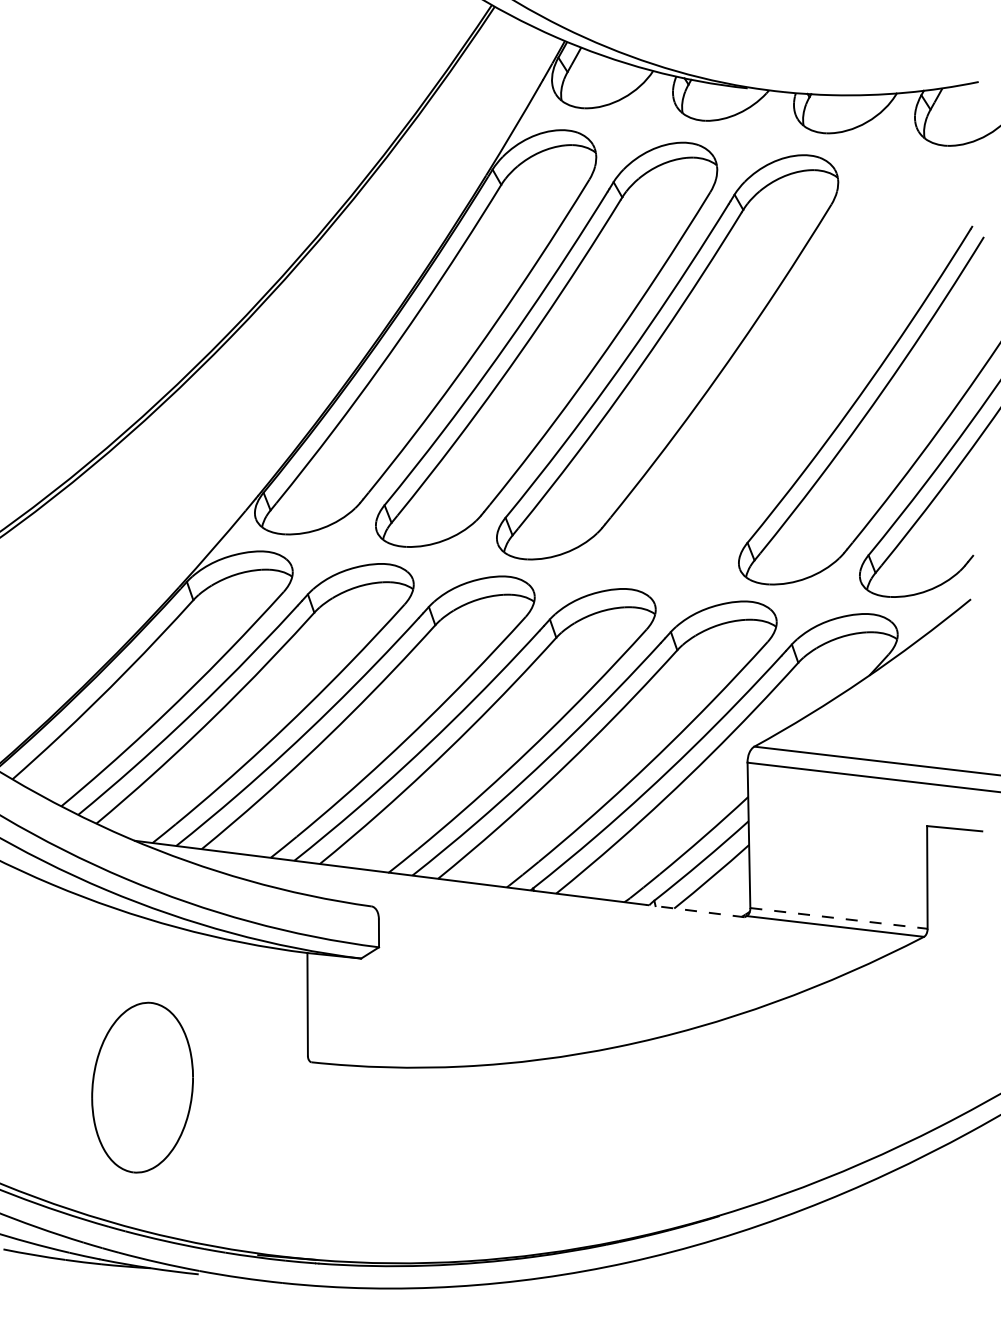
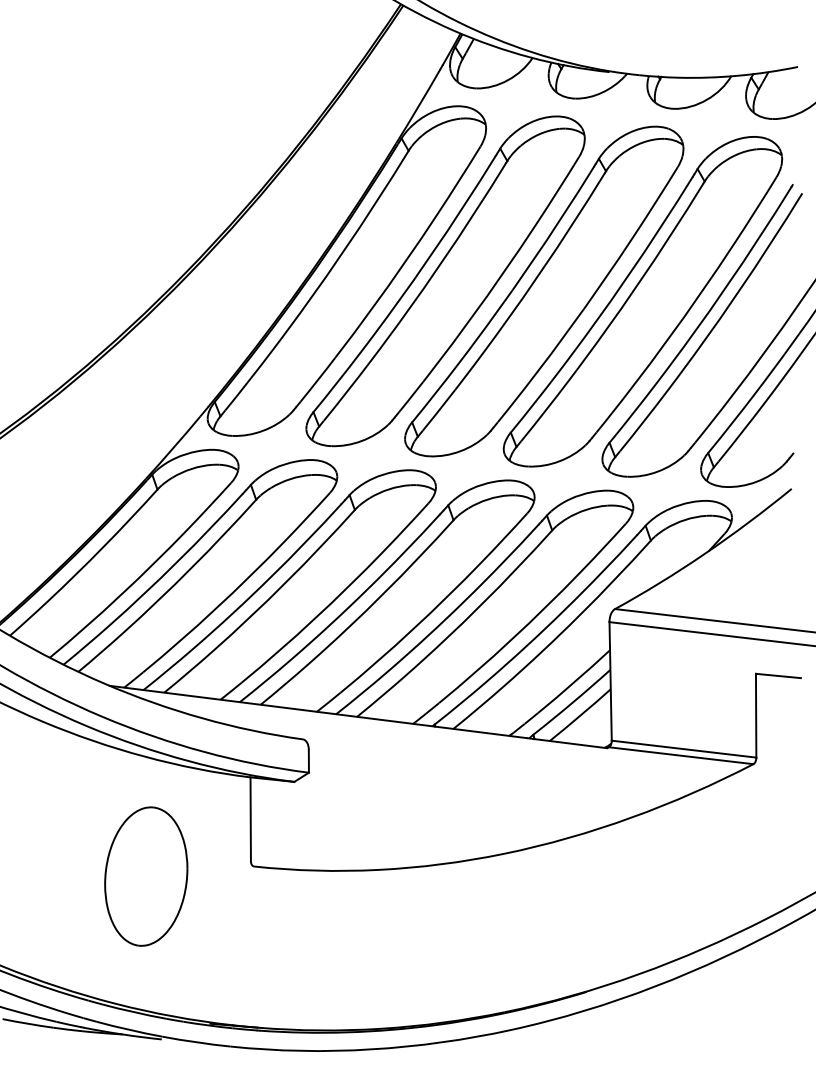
part: (788, 369) -> (642, 301), added
line: (695, 911) -> (567, 743), dashed -> solid
line: (839, 918) -> (684, 749), dashed -> solid
part: (142, 1087) -> (146, 876), moved

